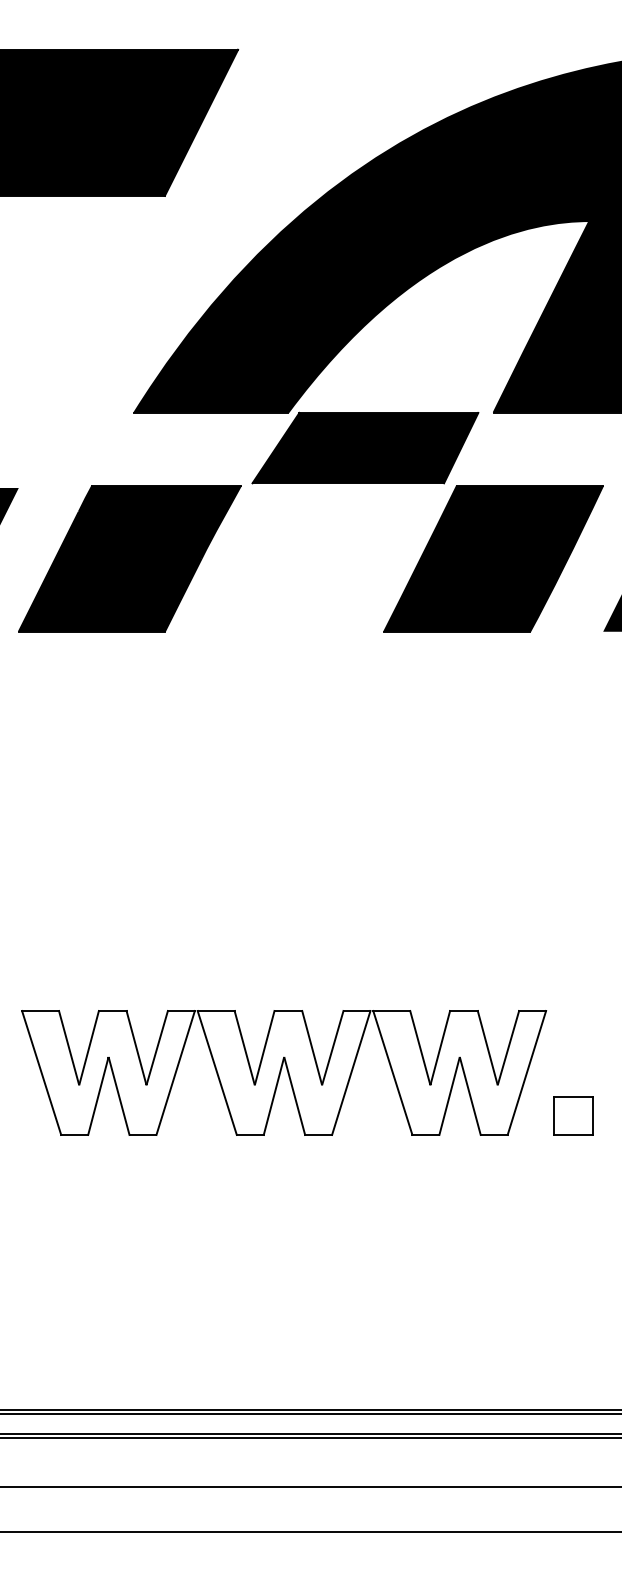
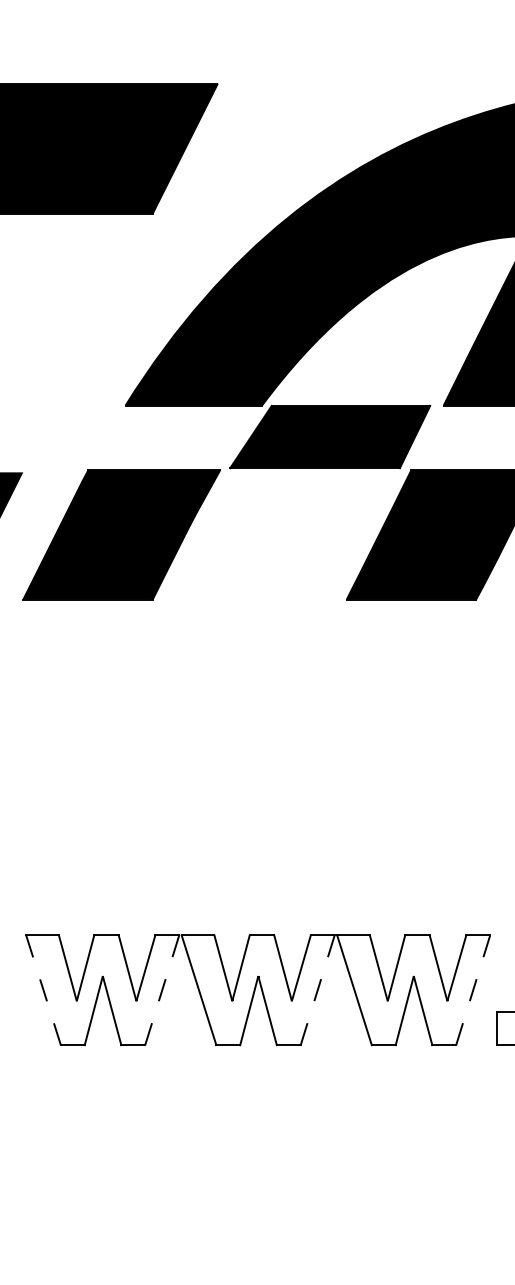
line: (41, 1072) -> (43, 989), solid -> dashed
line: (175, 1072) -> (162, 989), solid -> dashed
line: (351, 1072) -> (317, 989), solid -> dashed
line: (526, 1072) -> (472, 989), solid -> dashed

